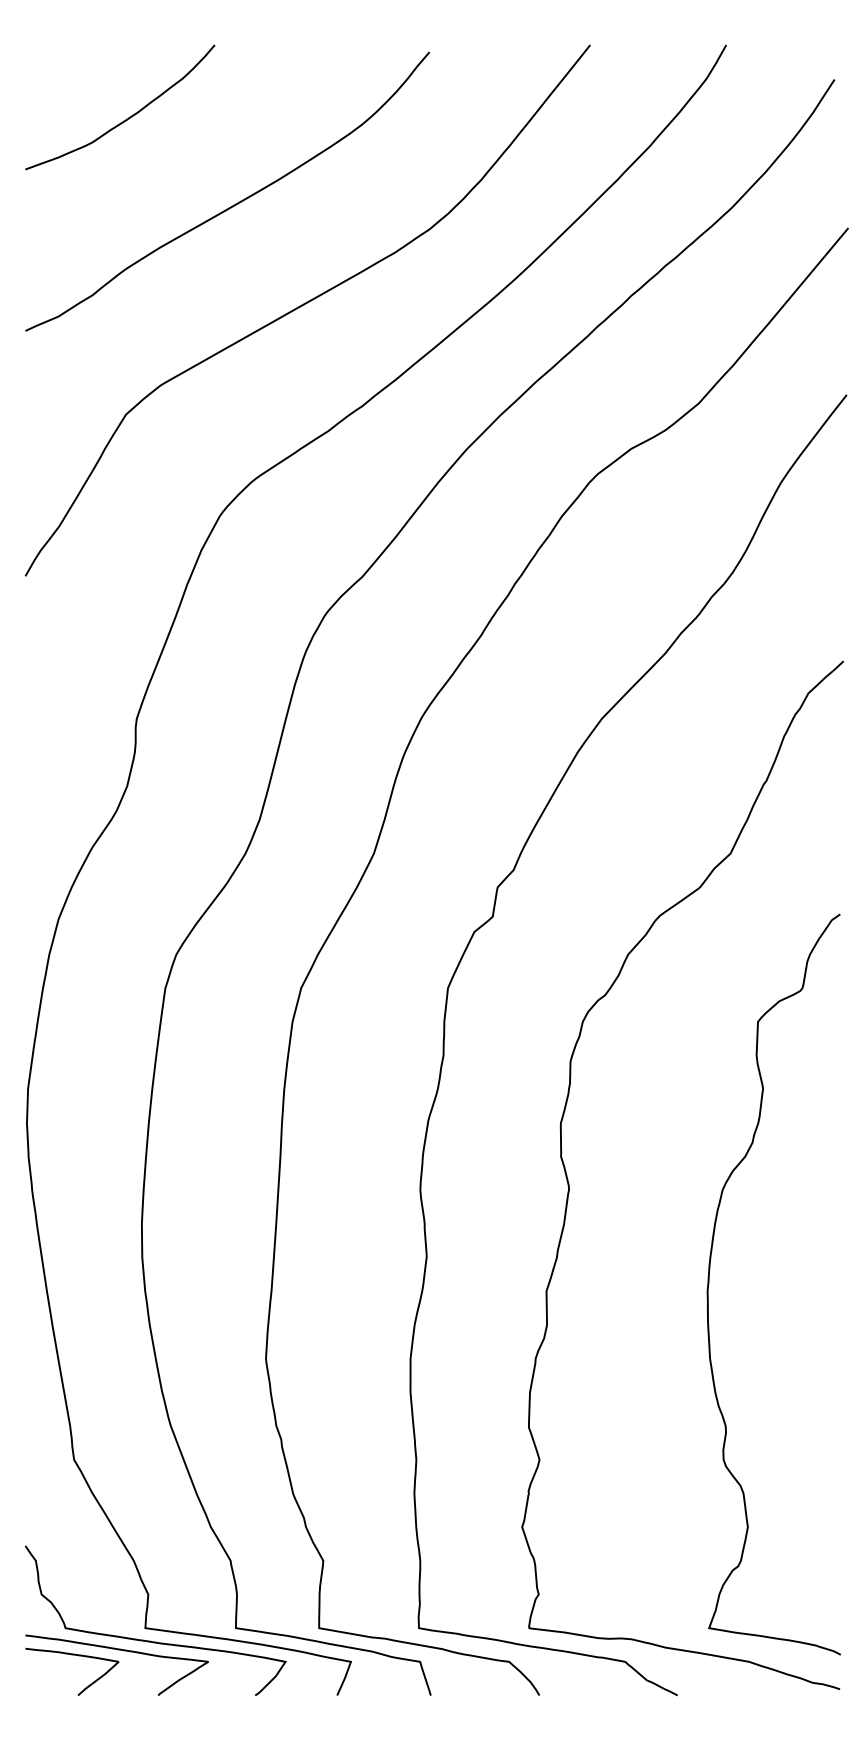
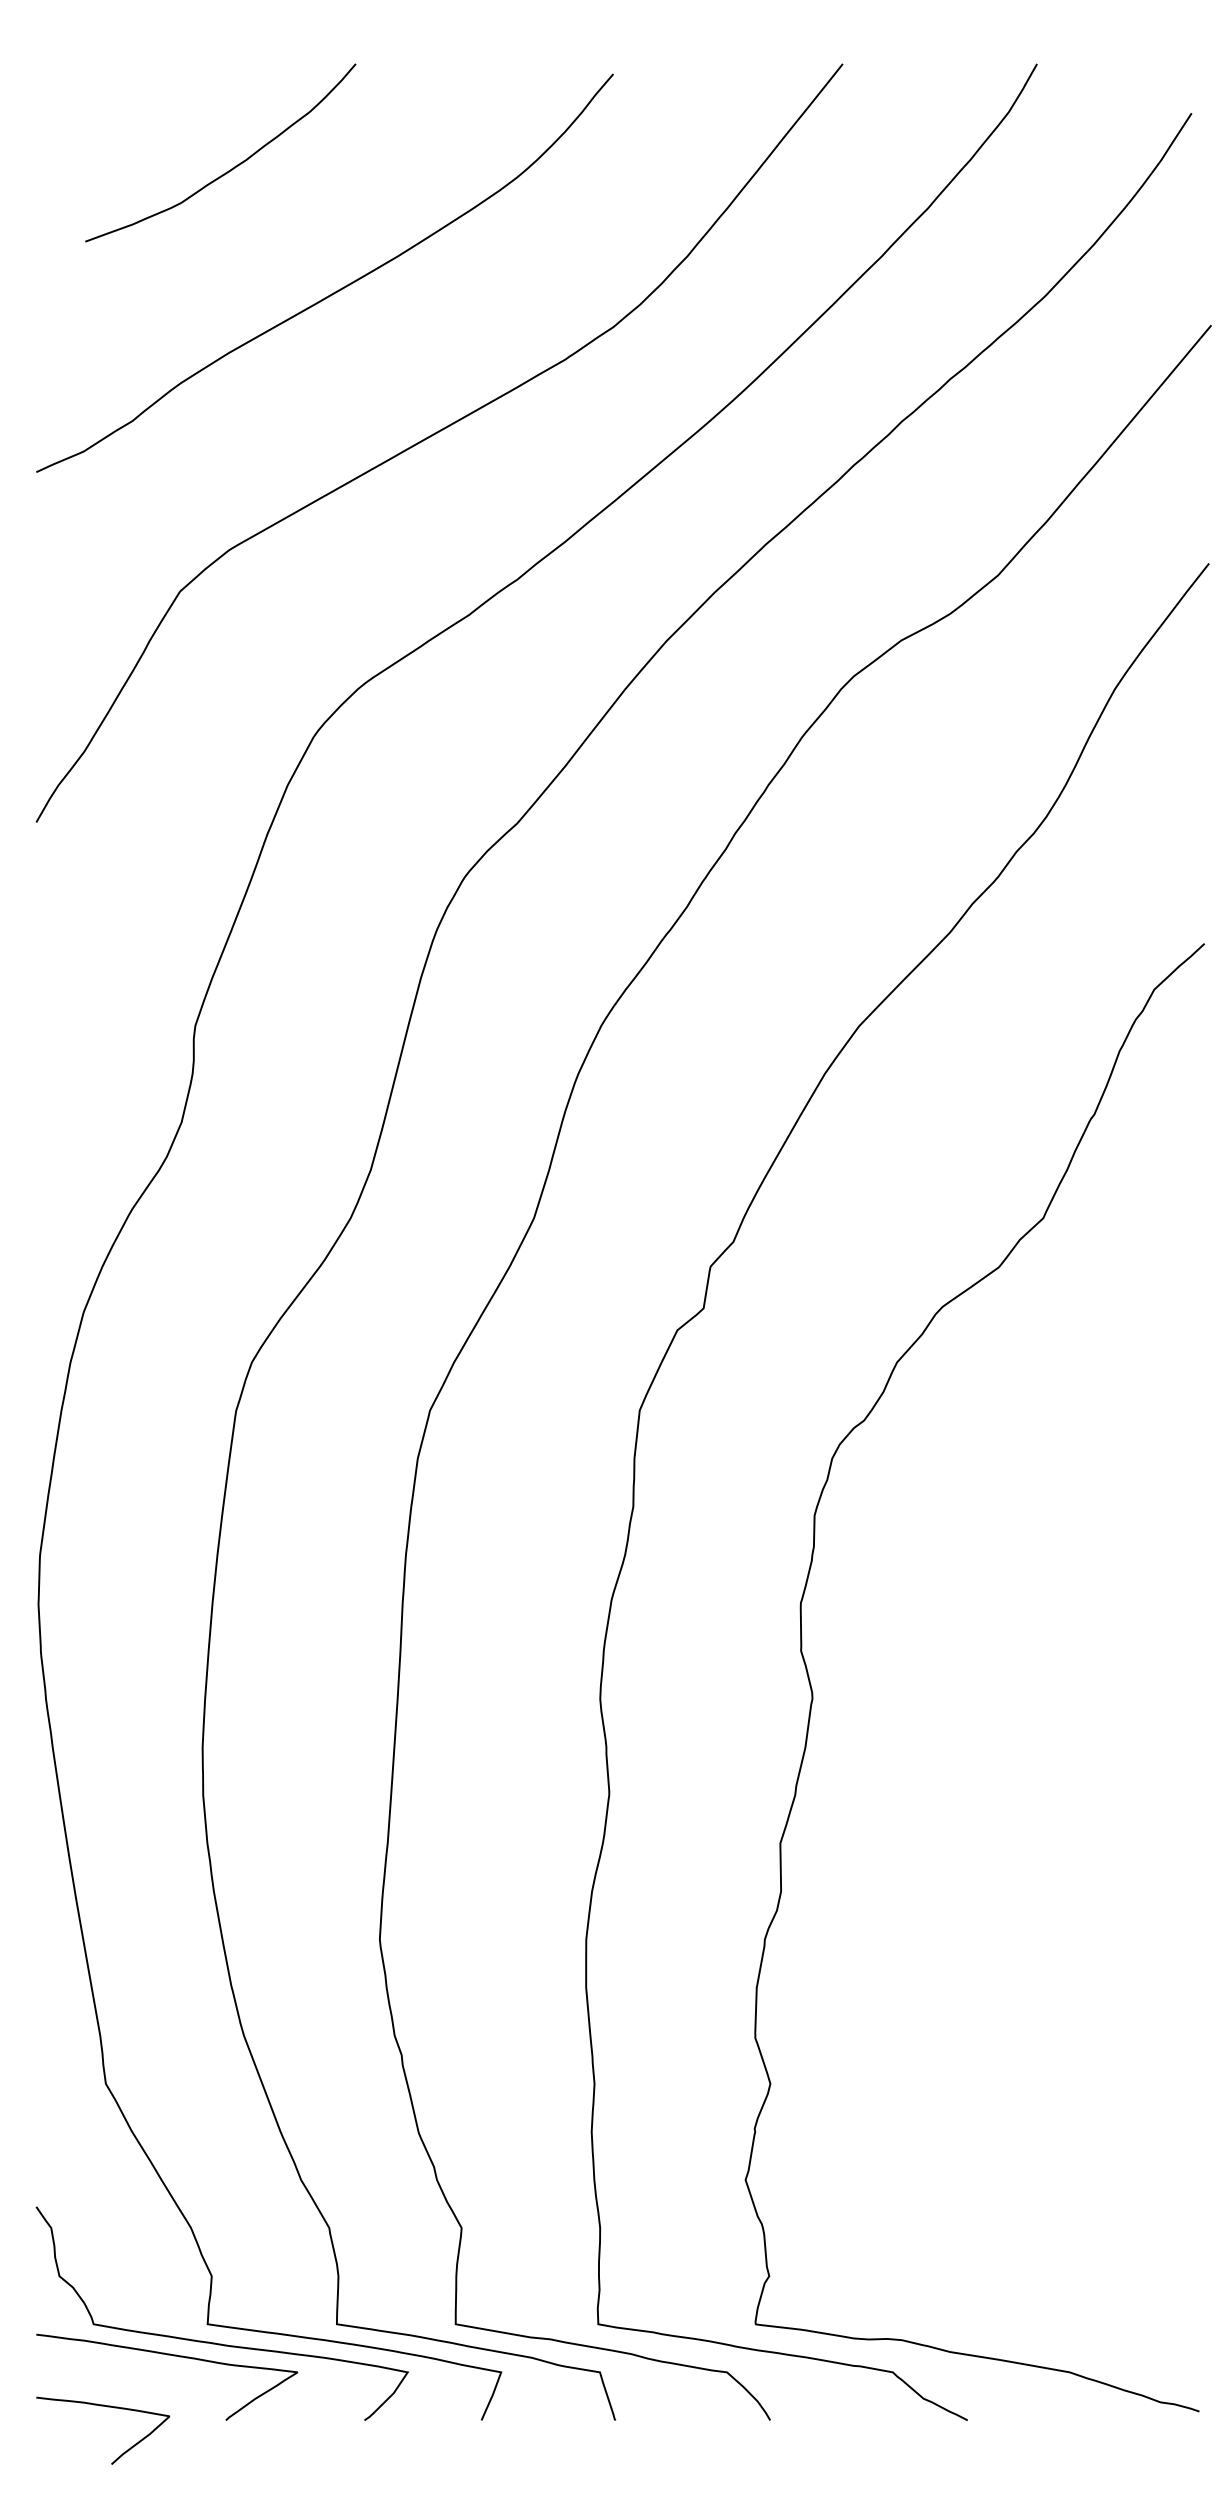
curve: (127, 118) -> (231, 168), moved
curve: (709, 1275) -> (1013, 1820), removed
curve: (75, 1655) -> (107, 2407), moved

